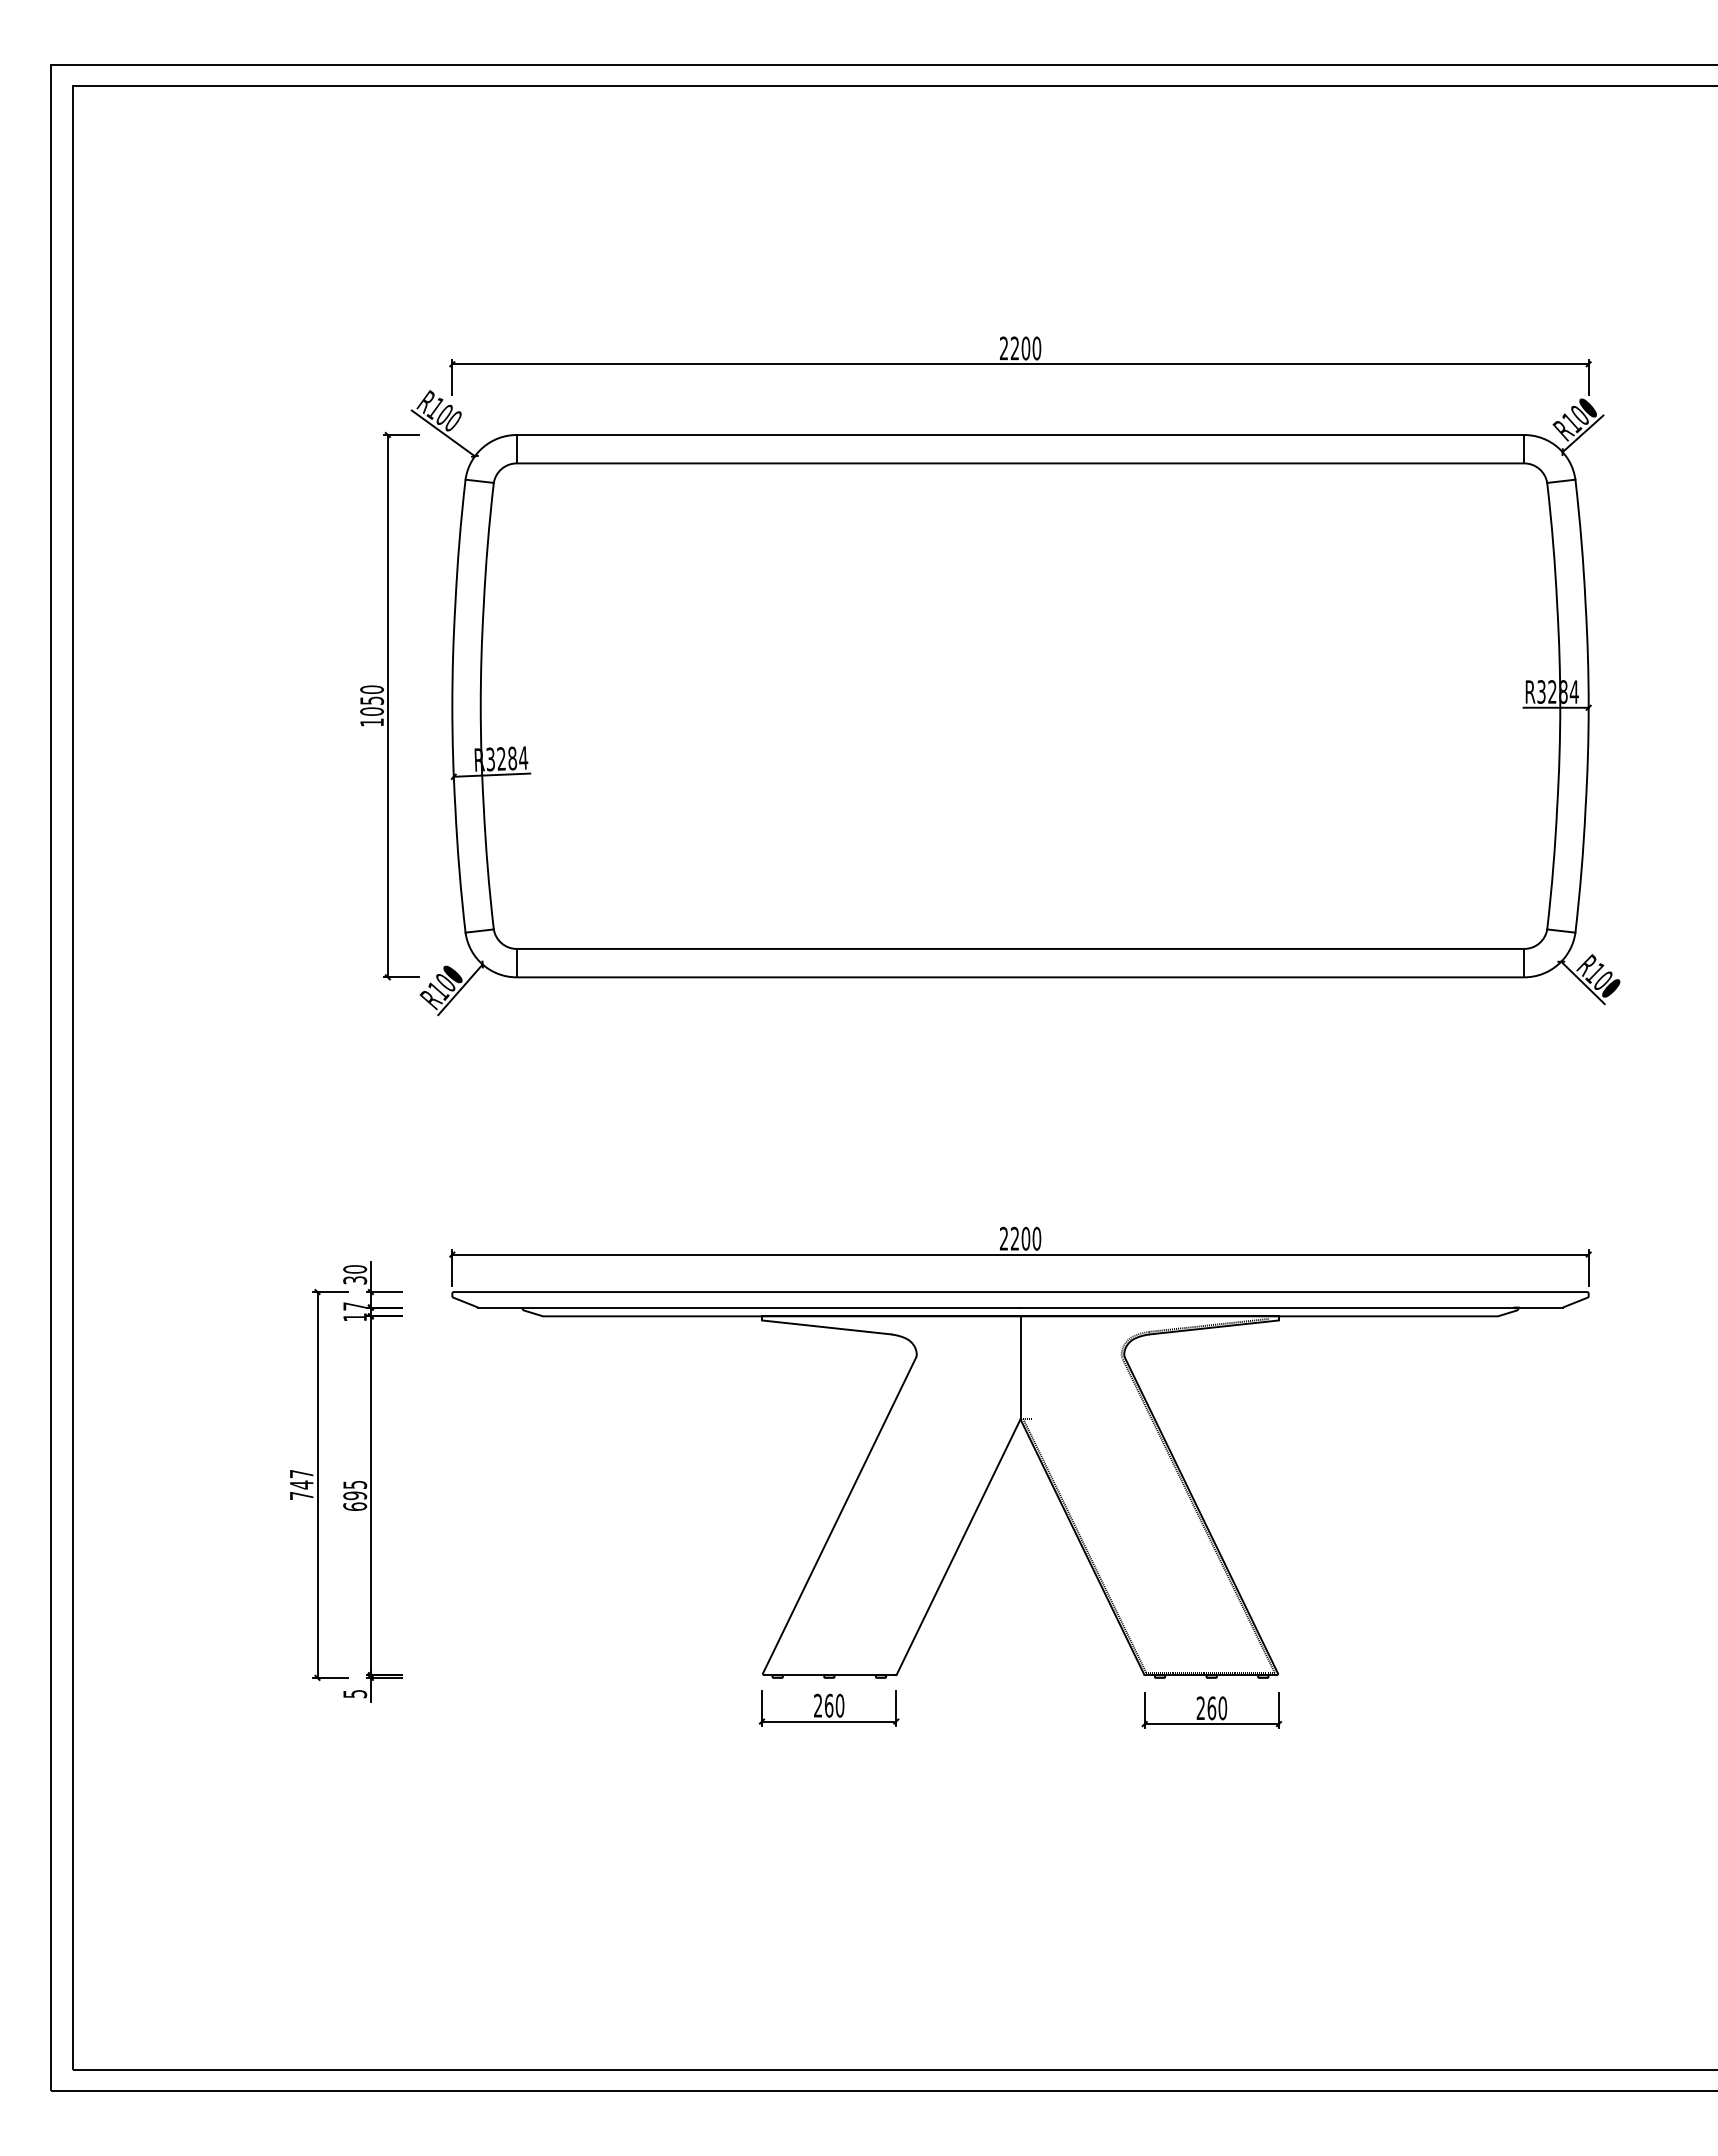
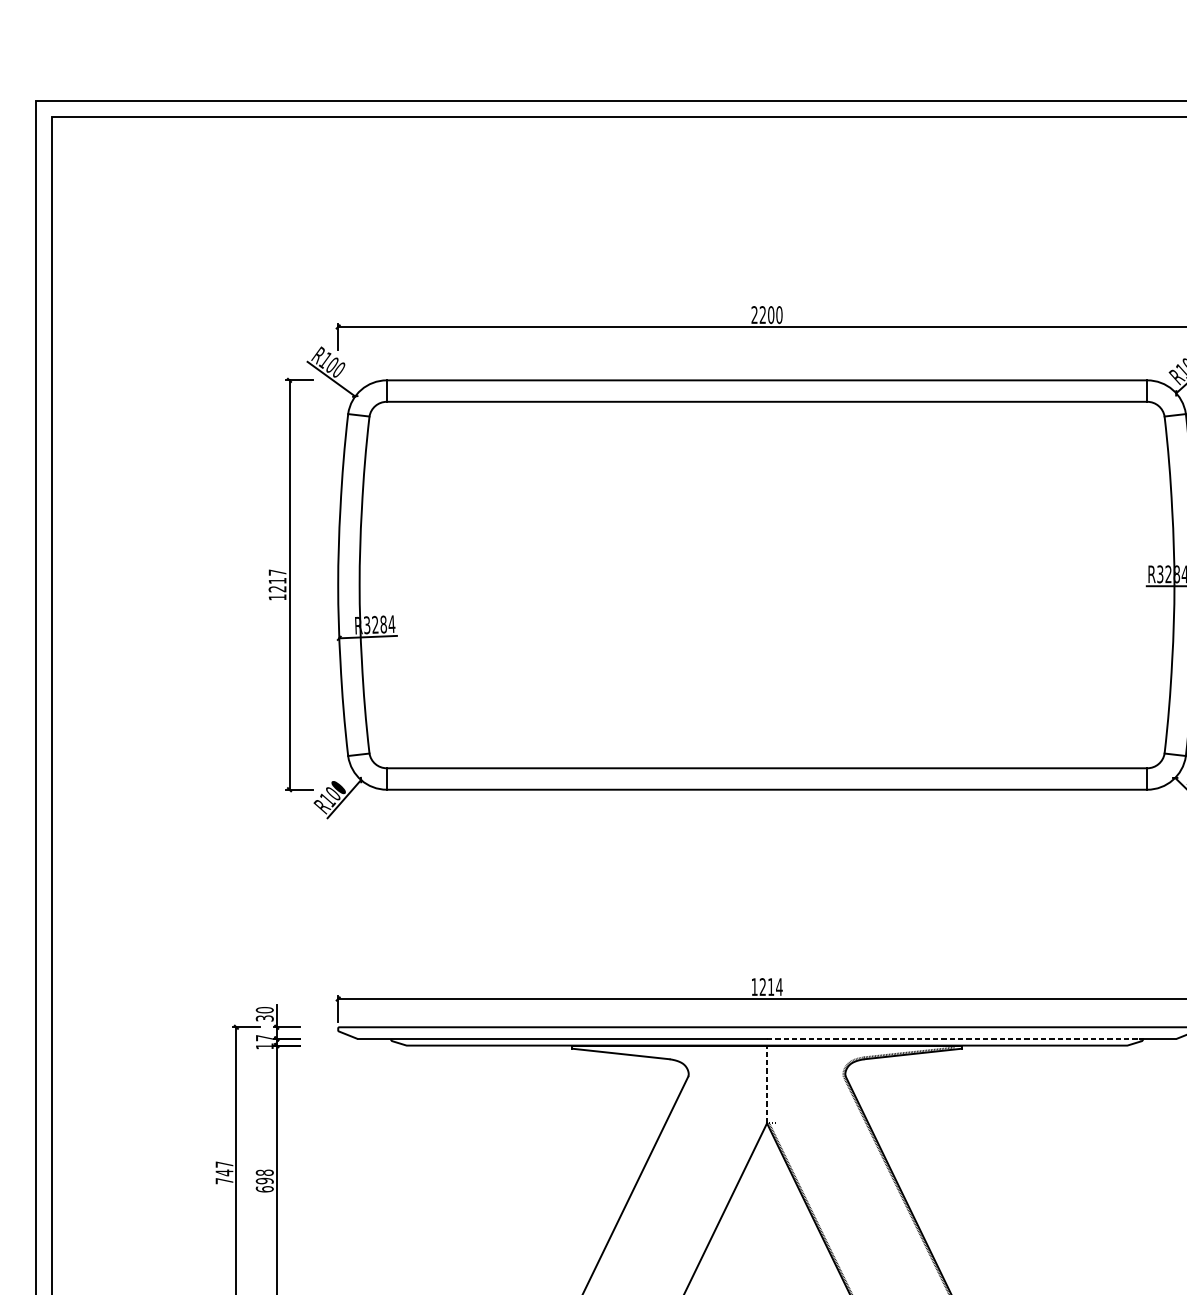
text: (372, 700) -> (277, 580), 1050 -> 1217
text: (1020, 1238) -> (767, 986), 2200 -> 1214
line: (1270, 1307) -> (955, 1038), solid -> dashed
line: (1020, 1367) -> (767, 1084), solid -> dashed
text: (355, 1484) -> (265, 1172), 695 -> 698

